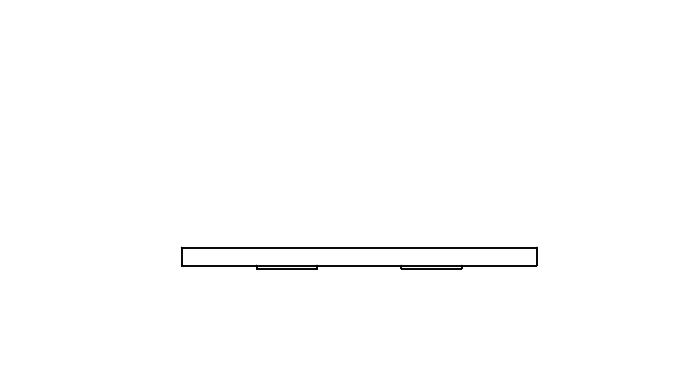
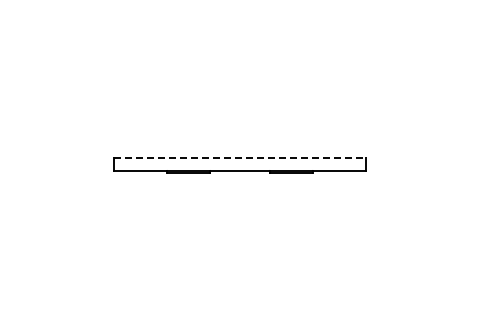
line: (359, 248) -> (240, 158), solid -> dashed

